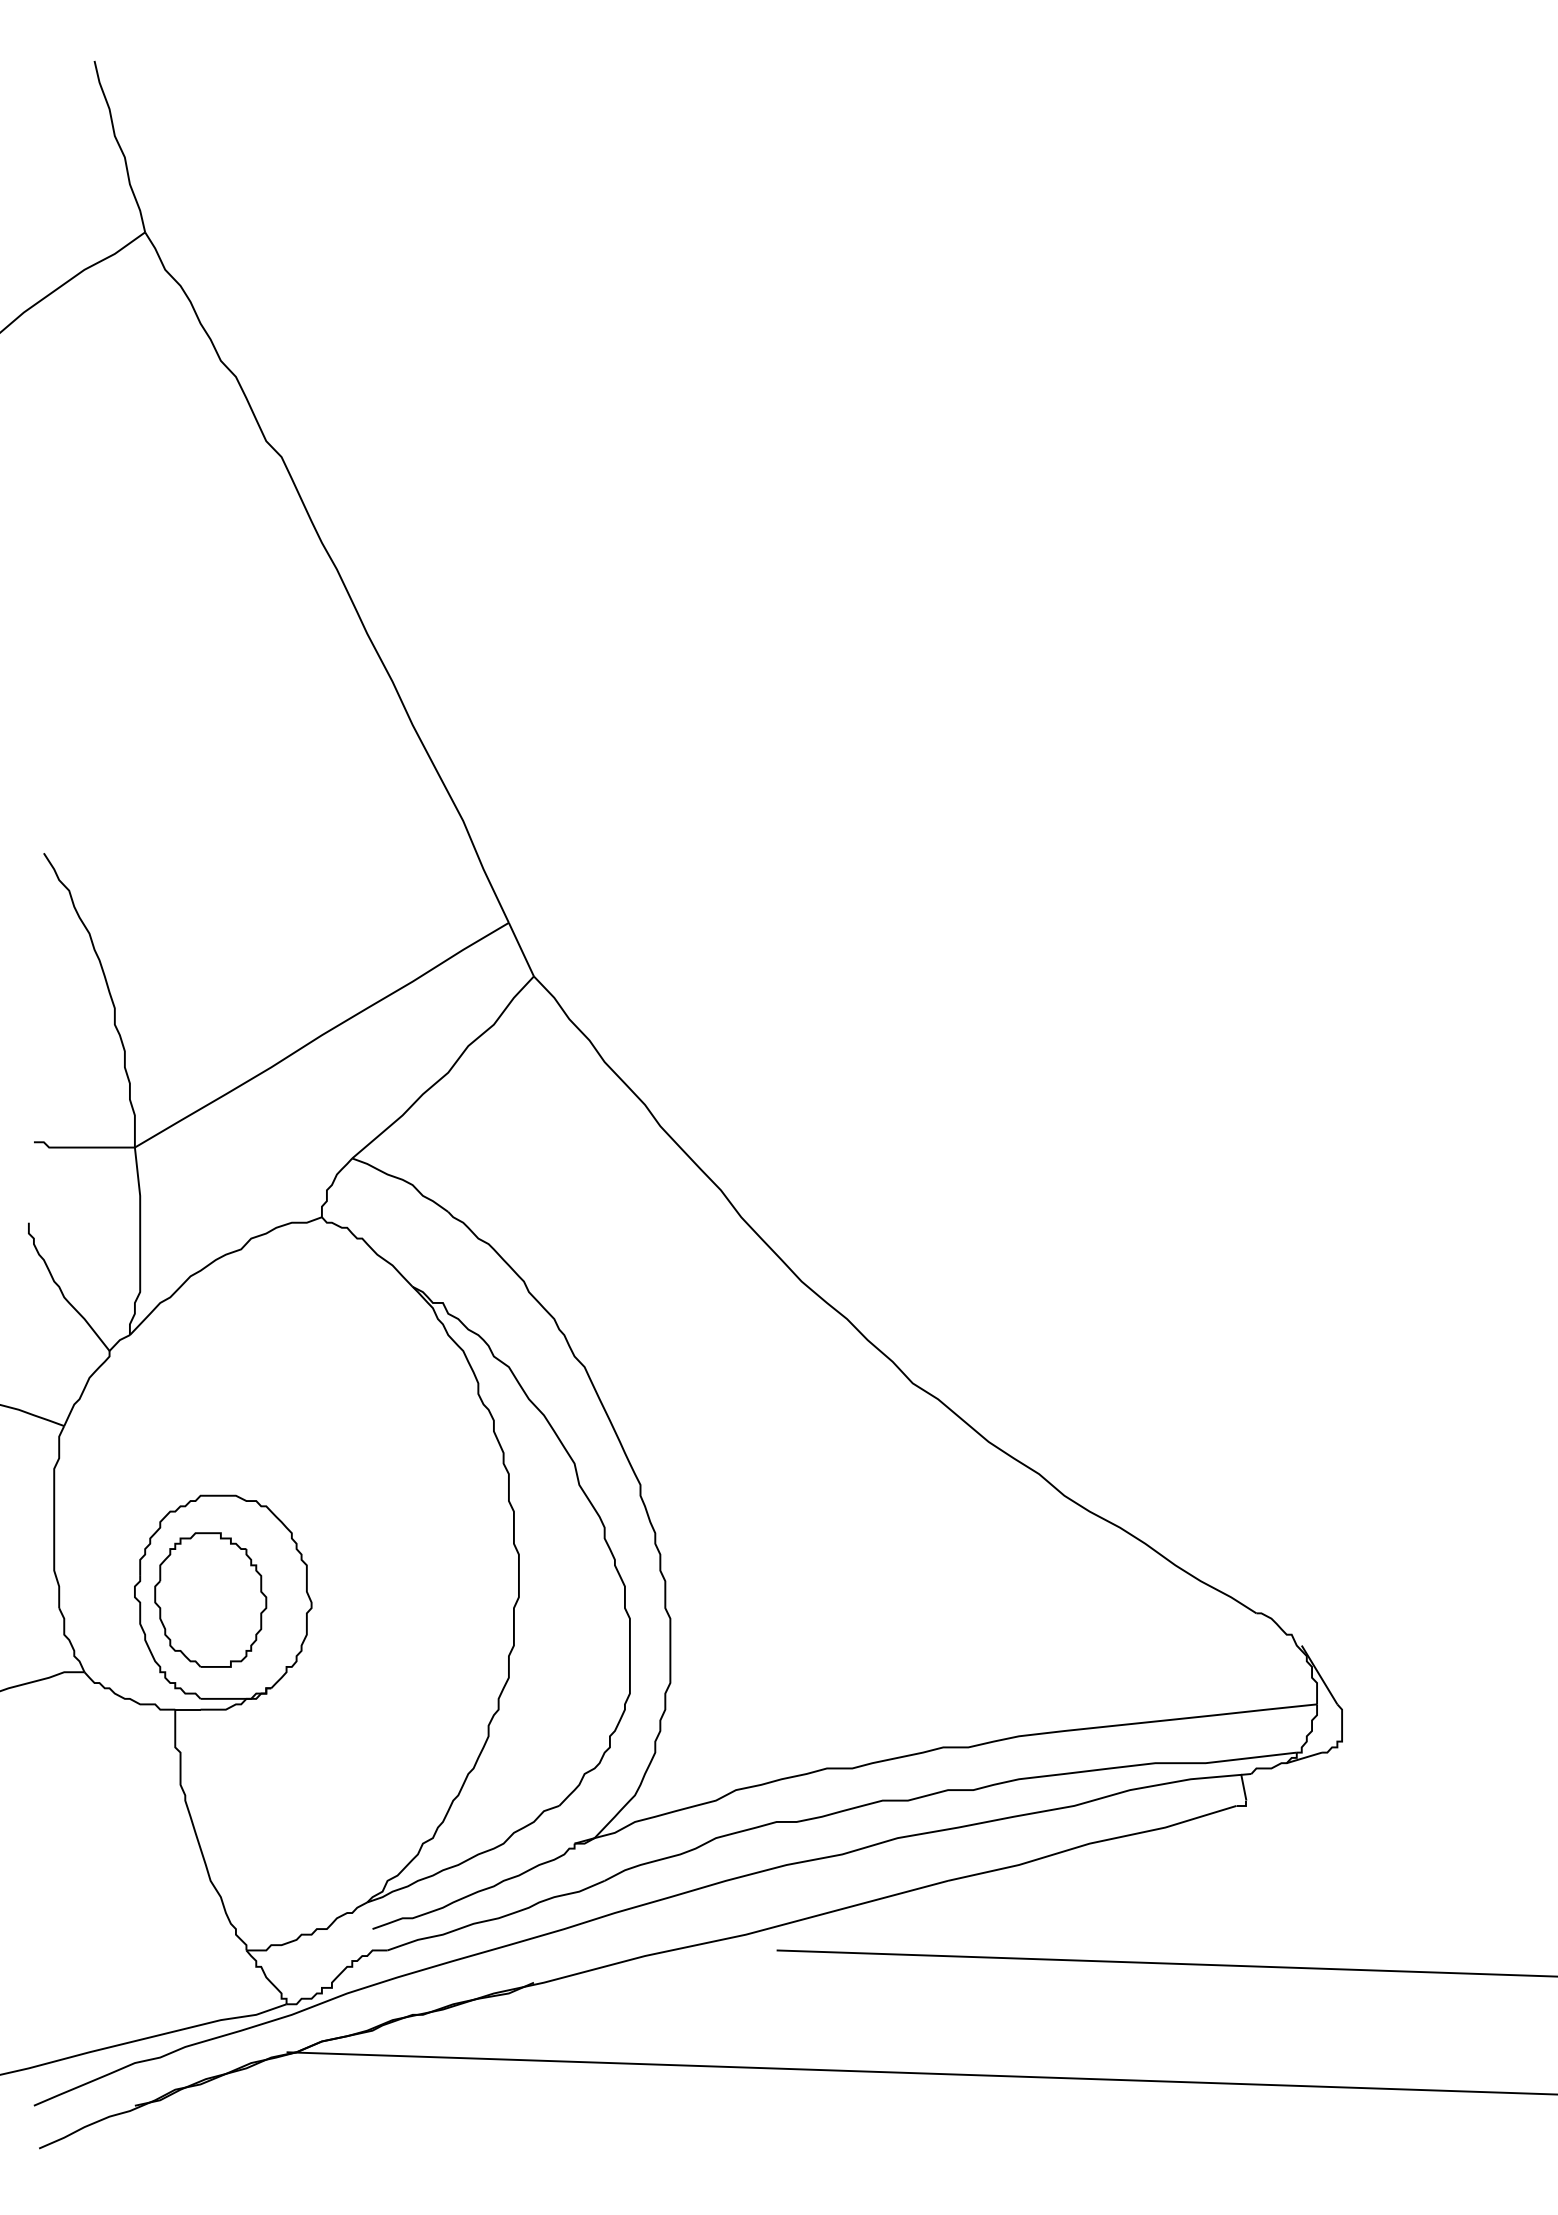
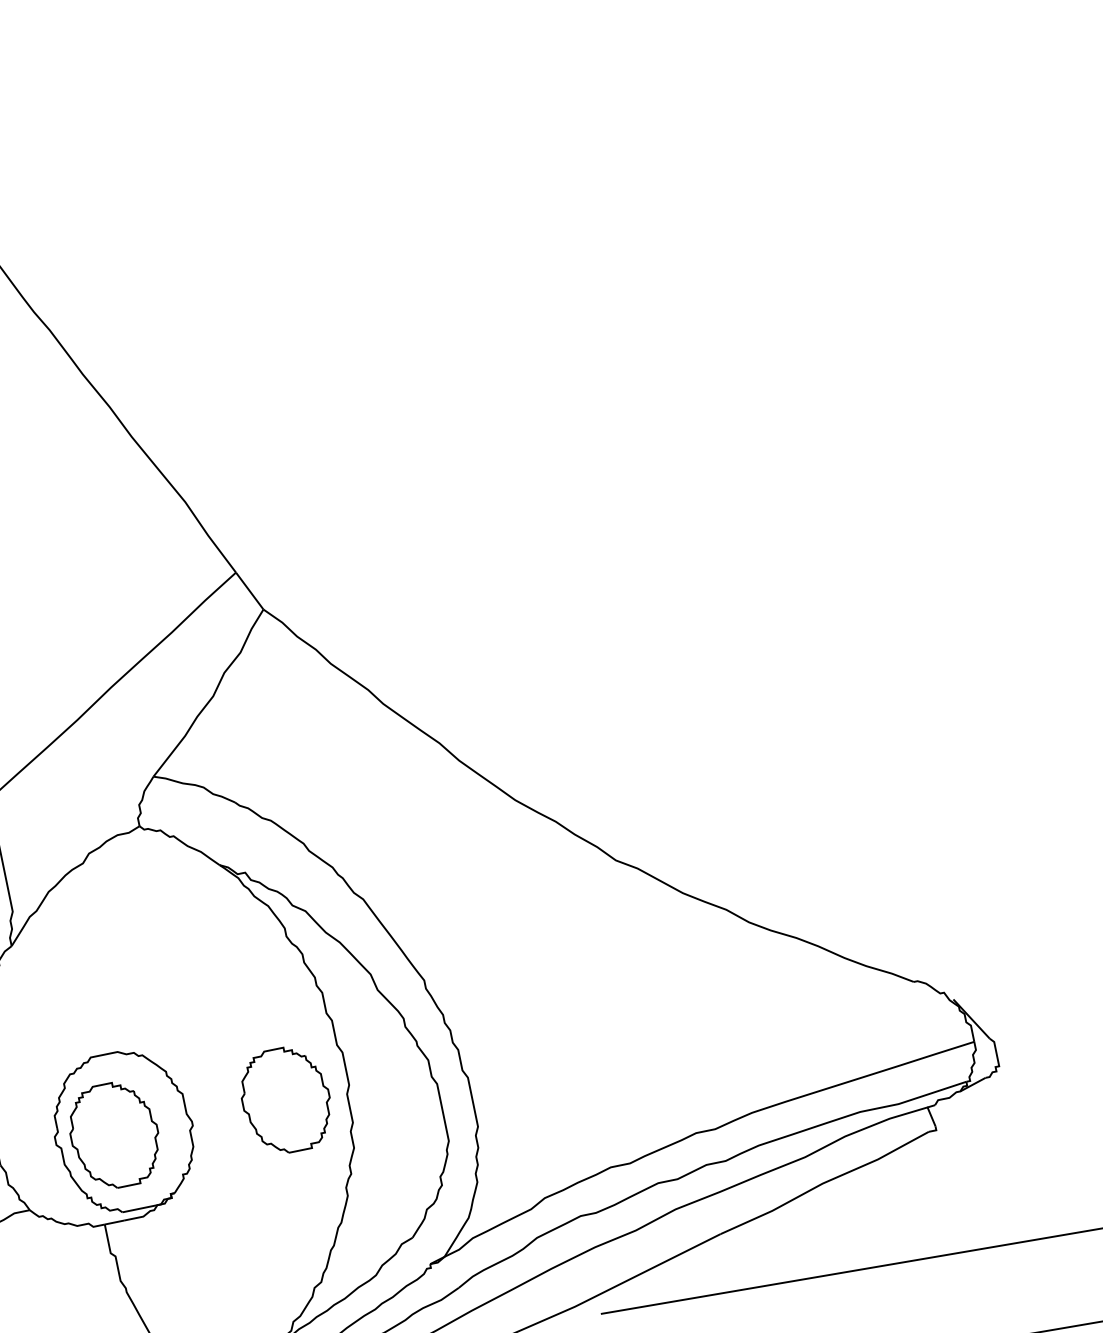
part: (435, 1599) -> (285, 1099), added

